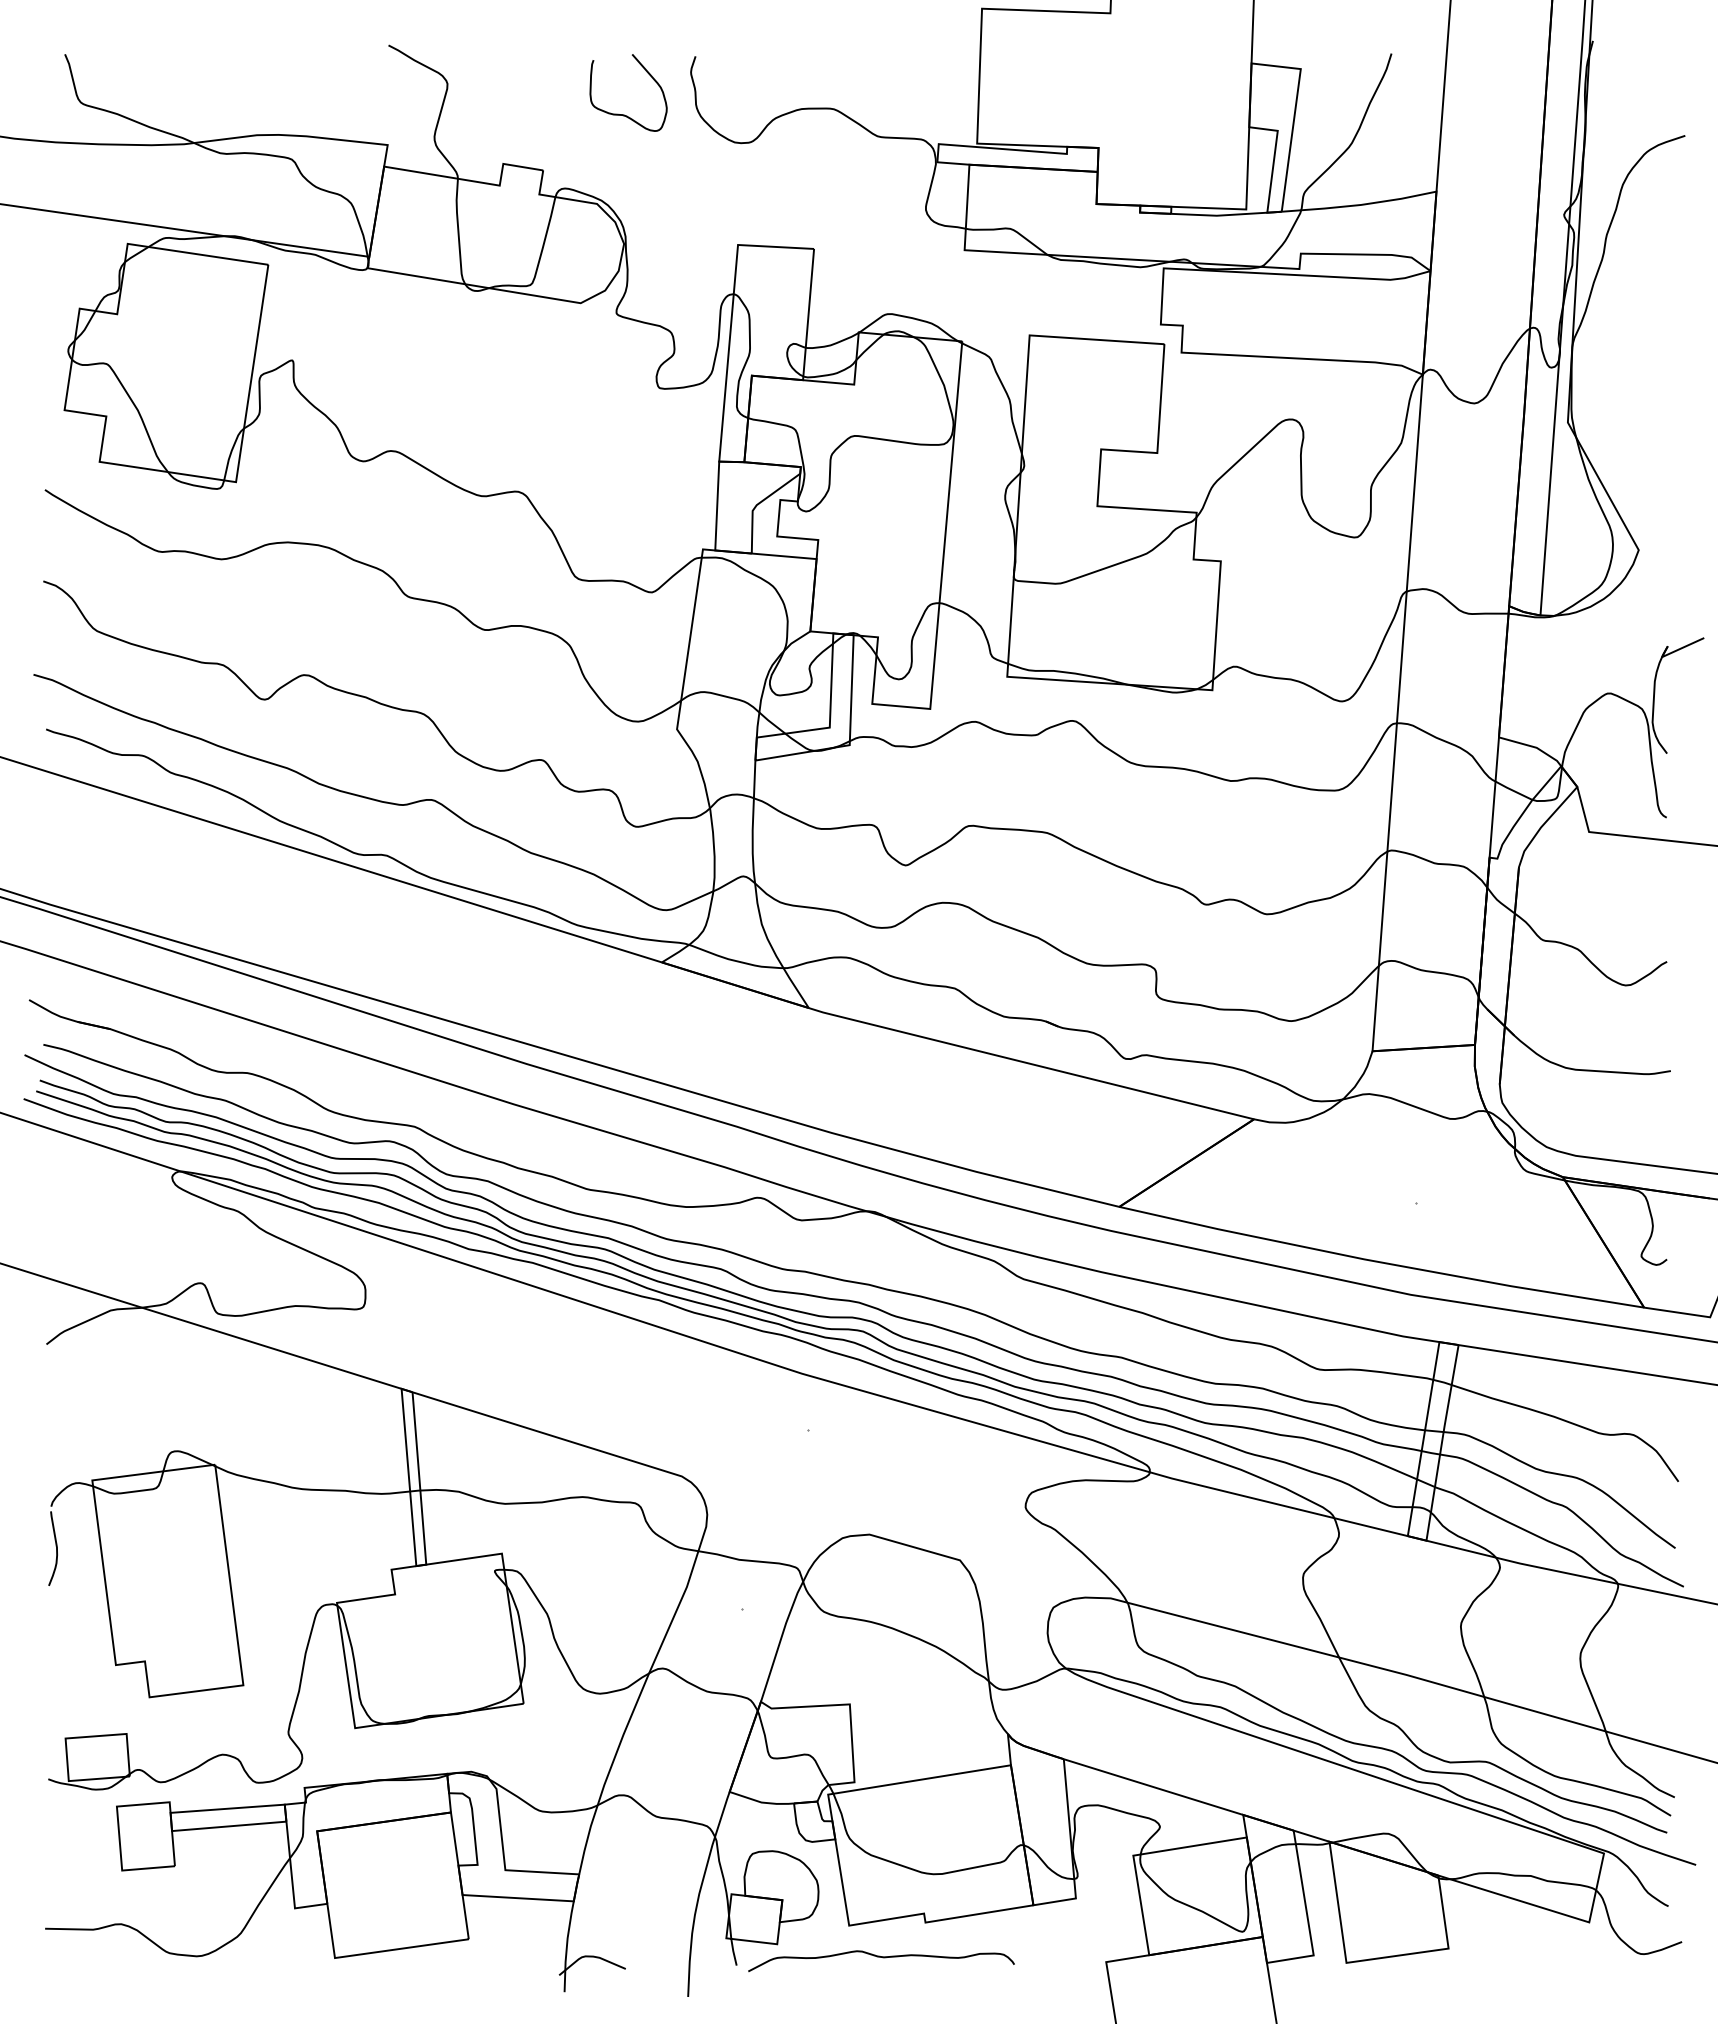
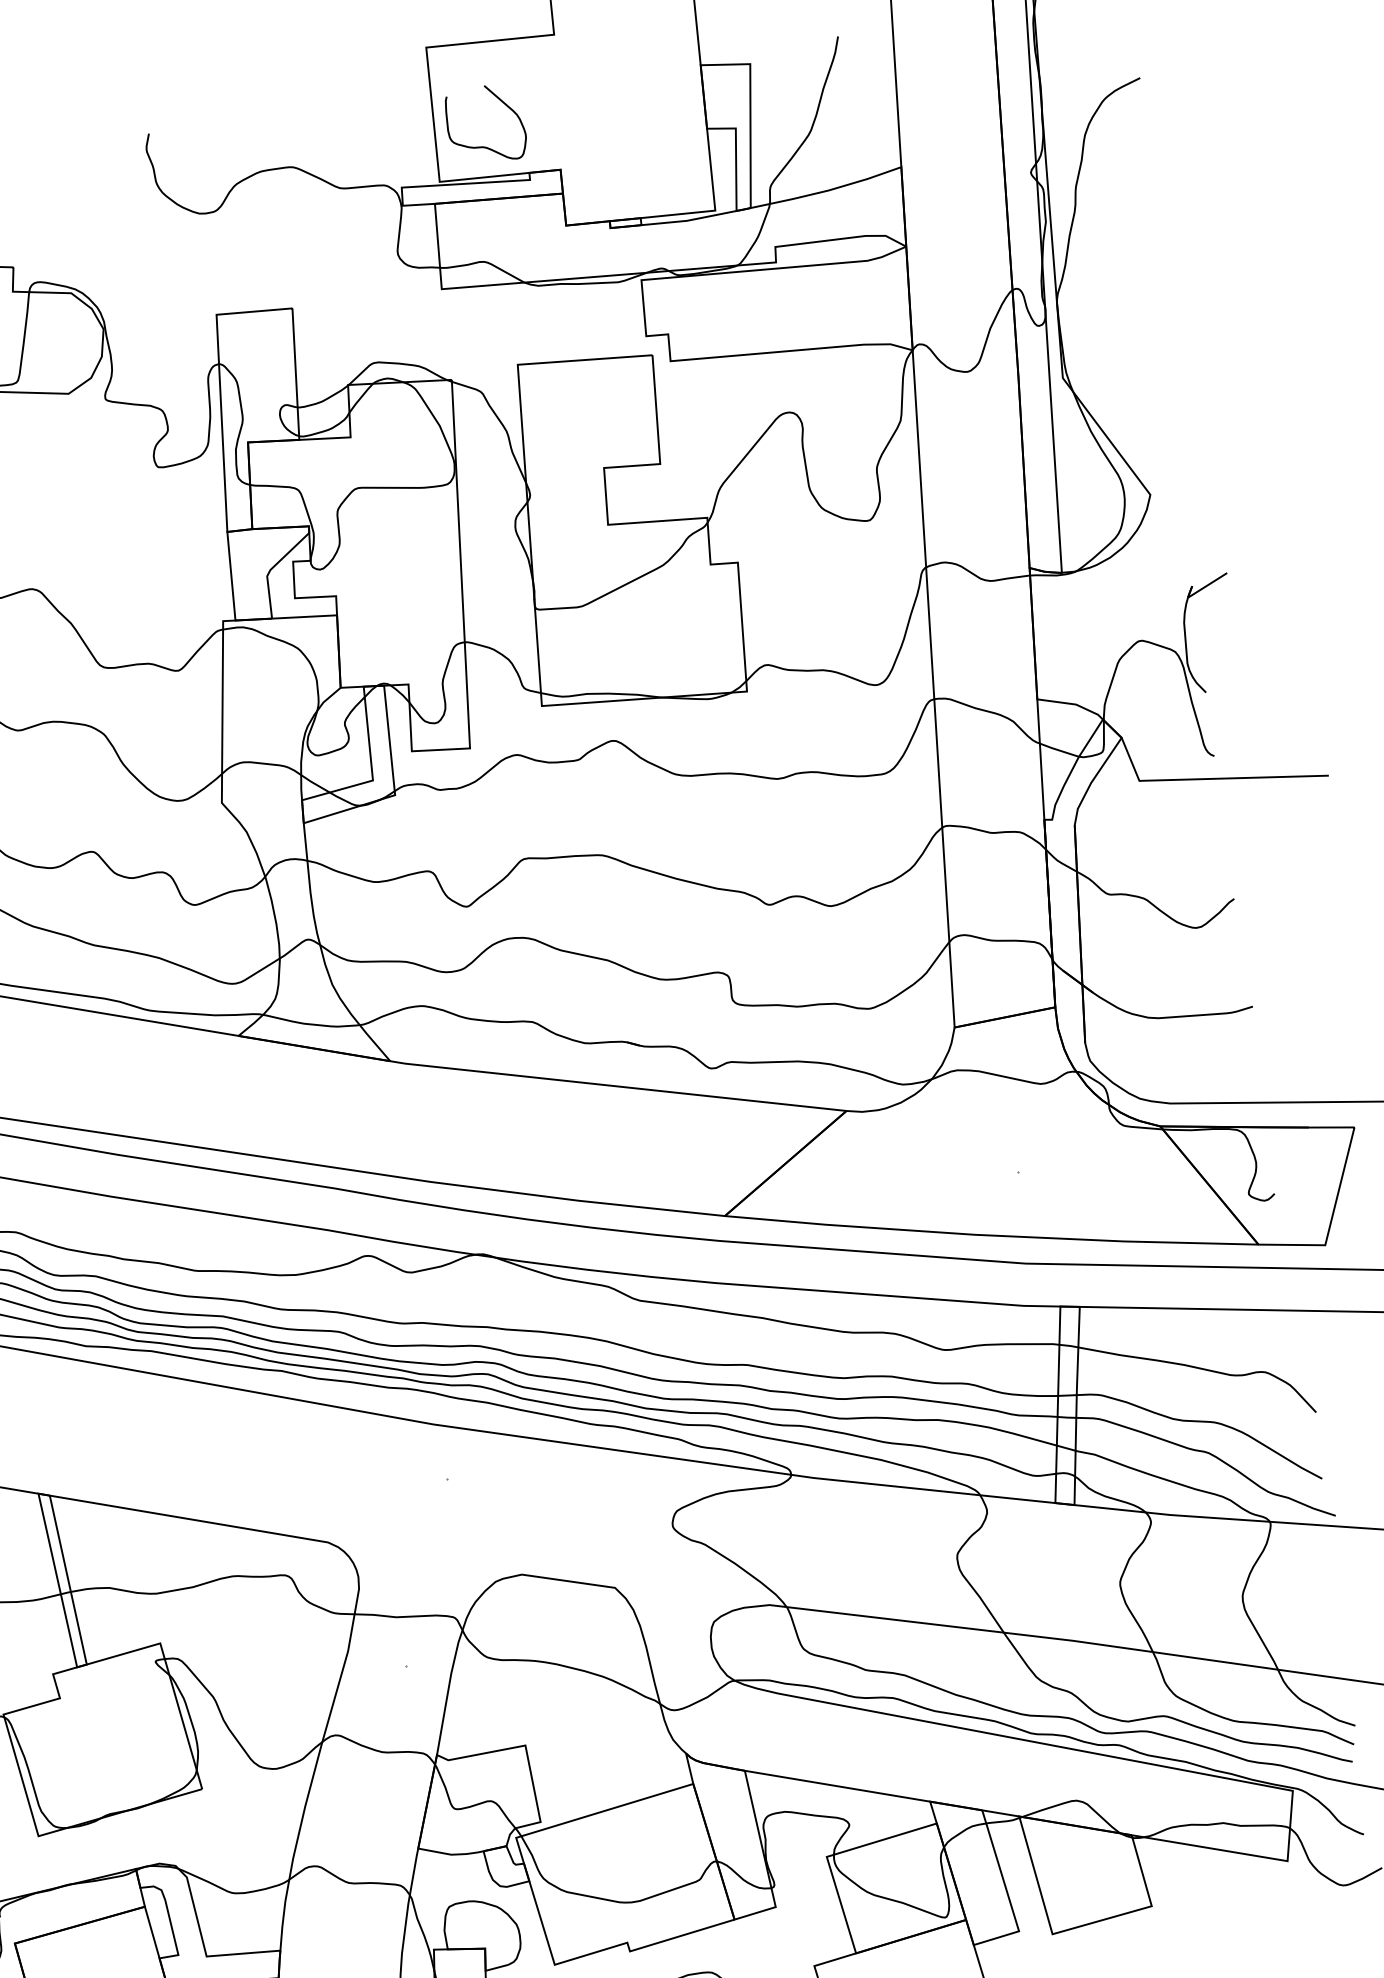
curve: (624, 114) -> (484, 146), moved

